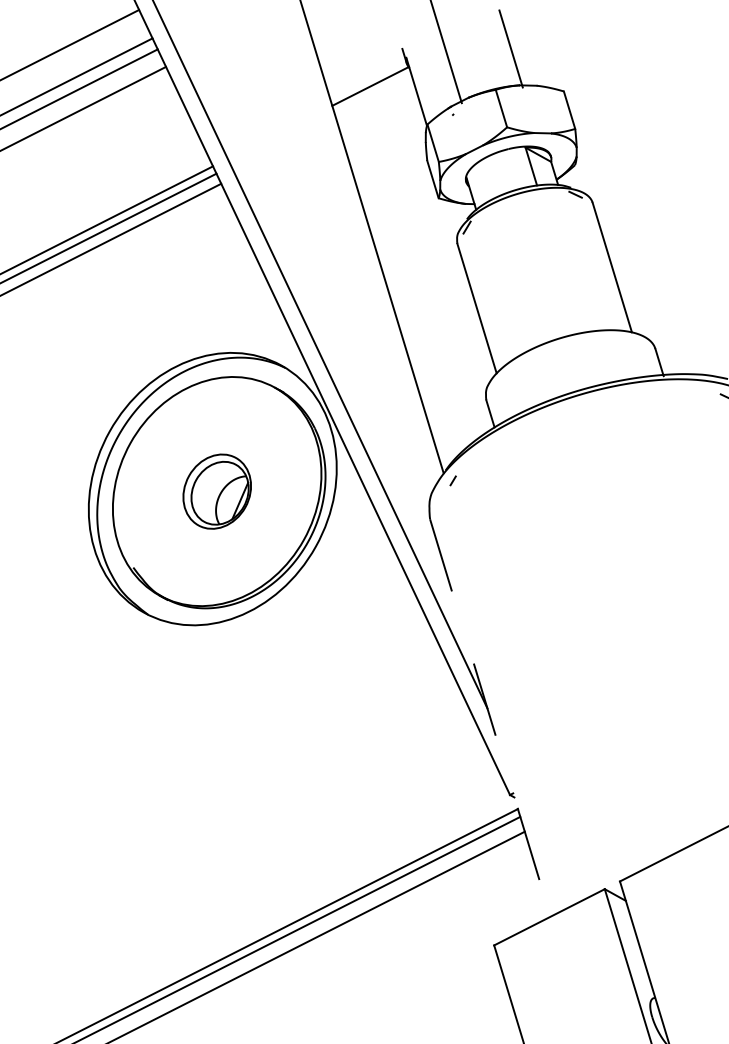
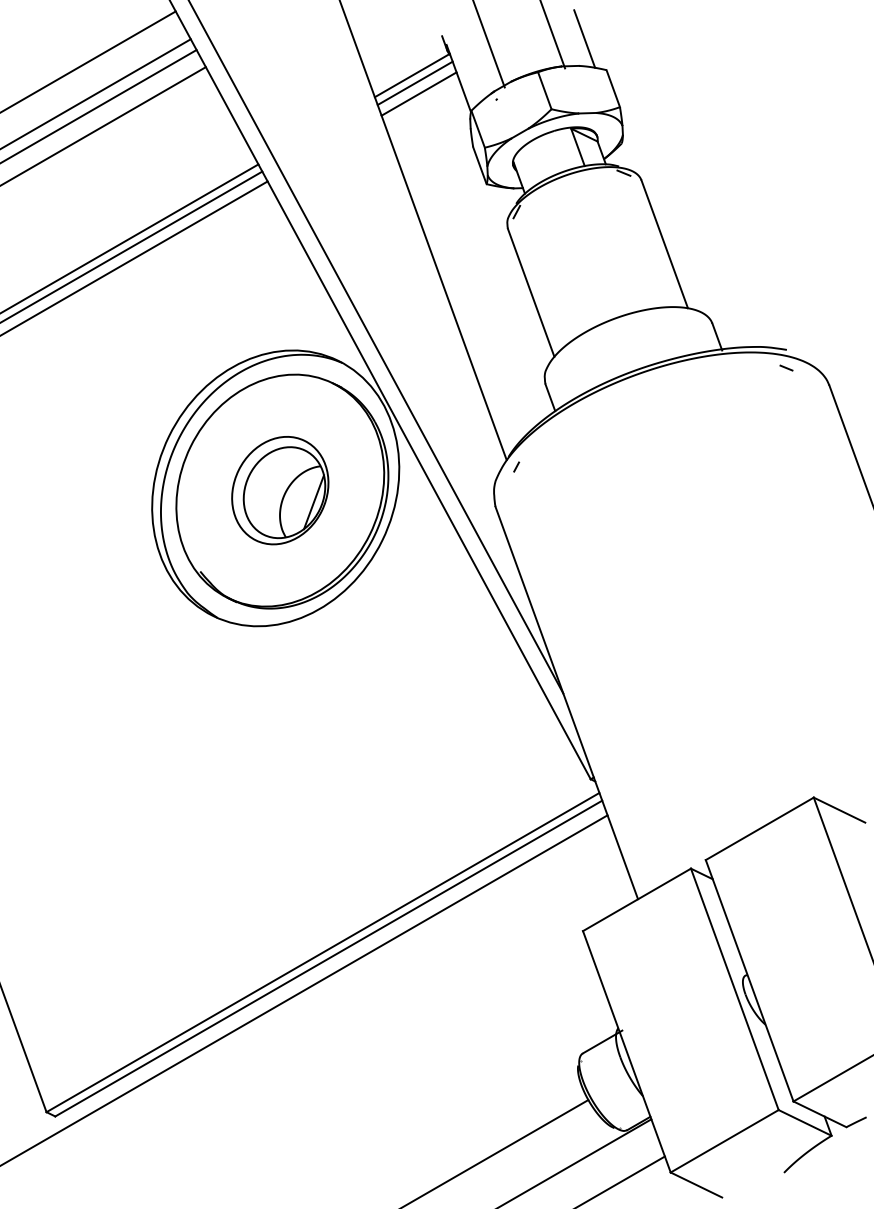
line: (543, 58) -> (584, 38), added
line: (372, 94) -> (414, 83), added
line: (375, 104) -> (418, 93), added
part: (217, 491) -> (280, 490), size x1.43
line: (490, 718) -> (566, 703), dashed -> solid

